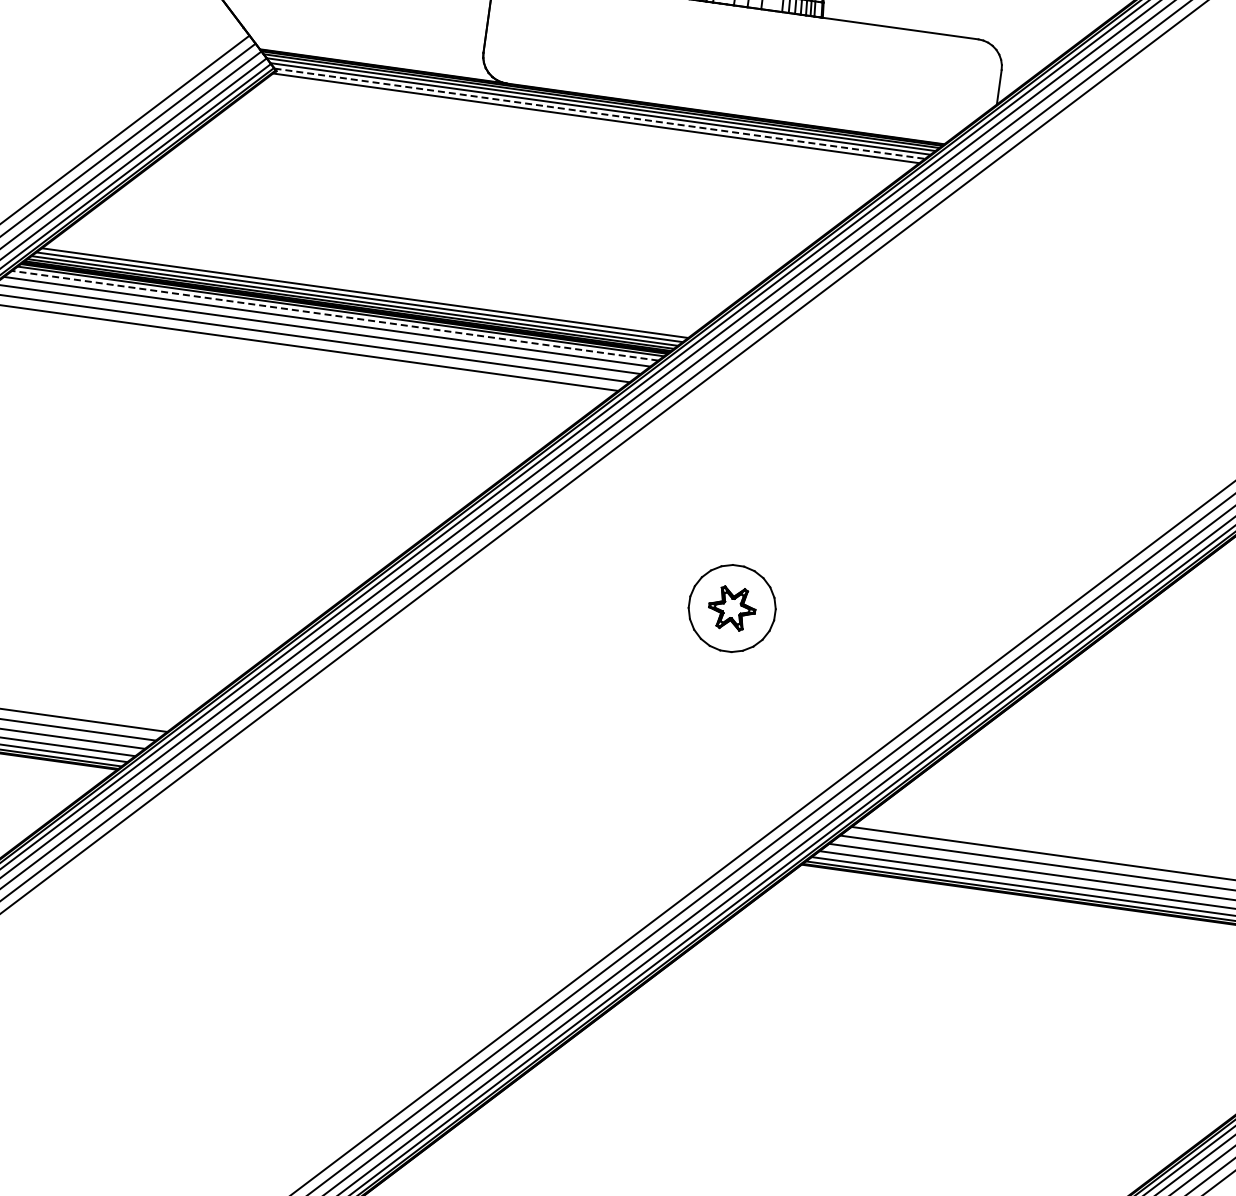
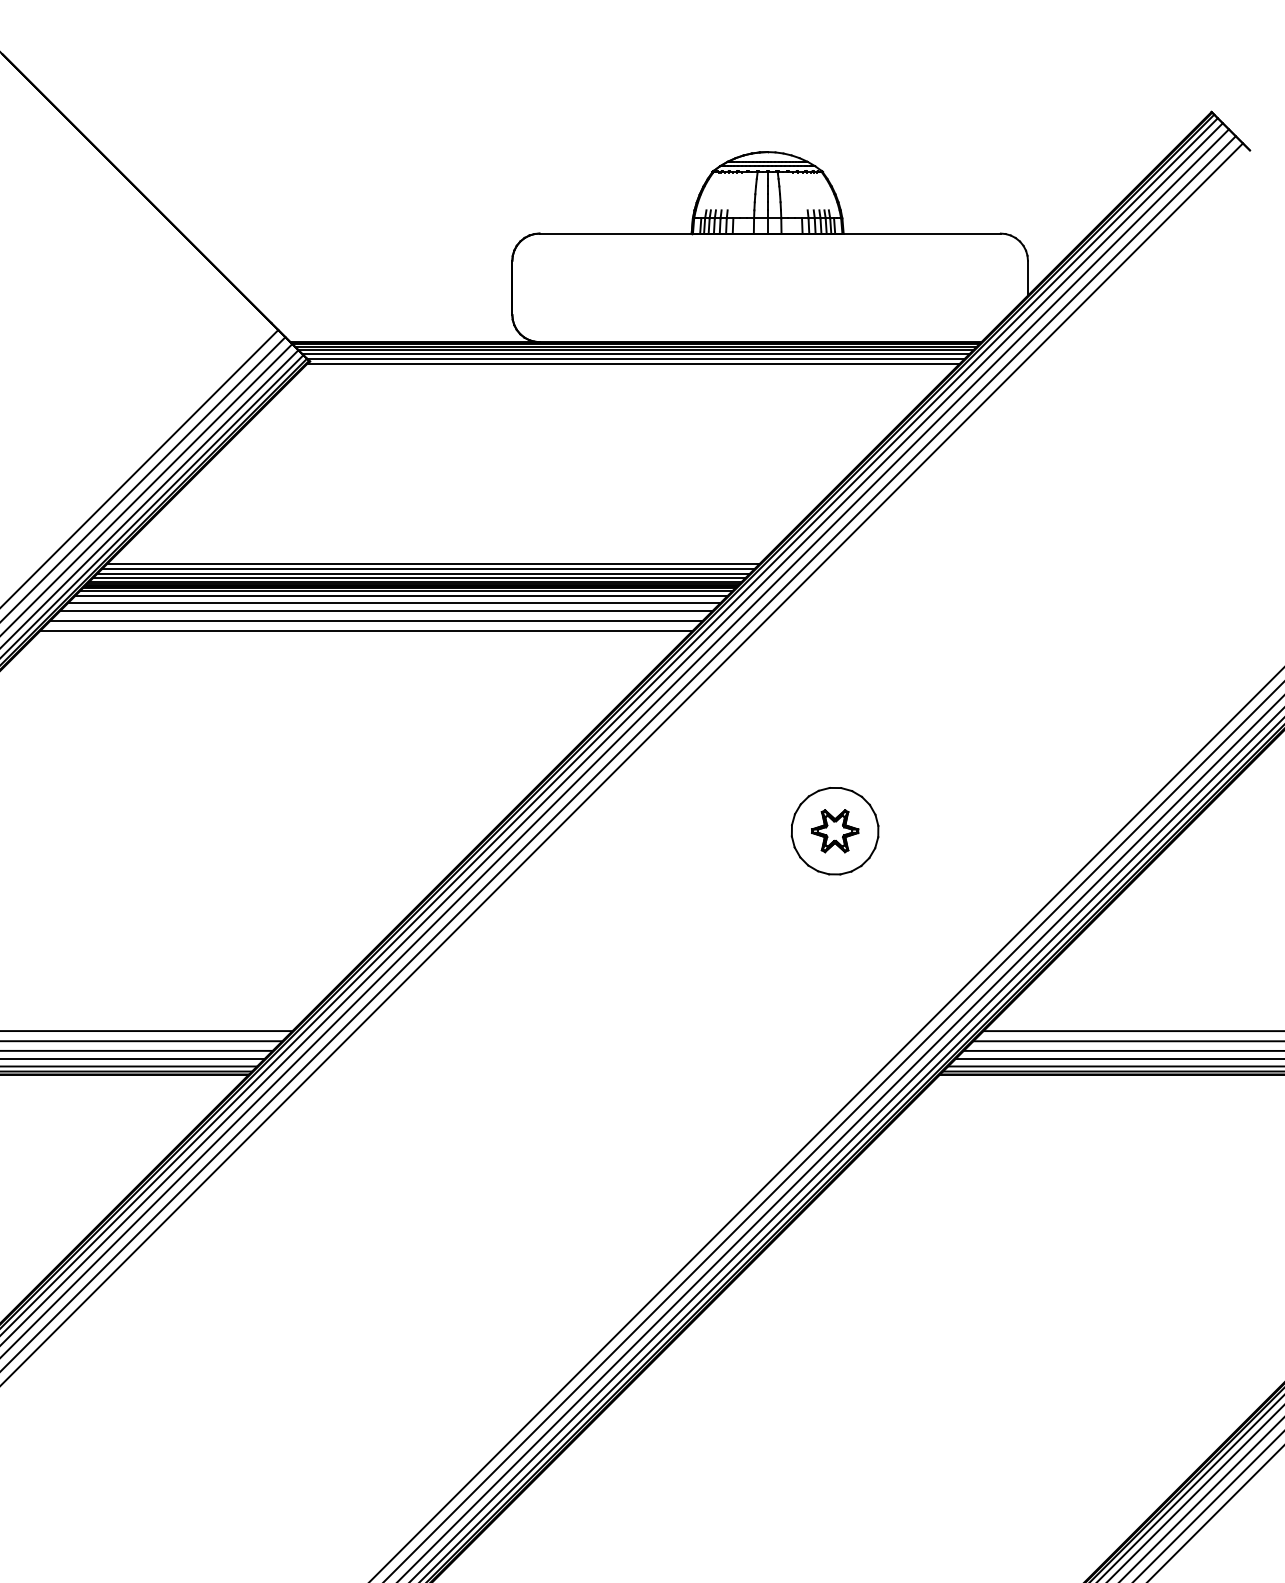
line: (600, 114) -> (636, 359), dashed -> solid
line: (371, 289) -> (433, 564), added
line: (335, 315) -> (401, 595), dashed -> solid

